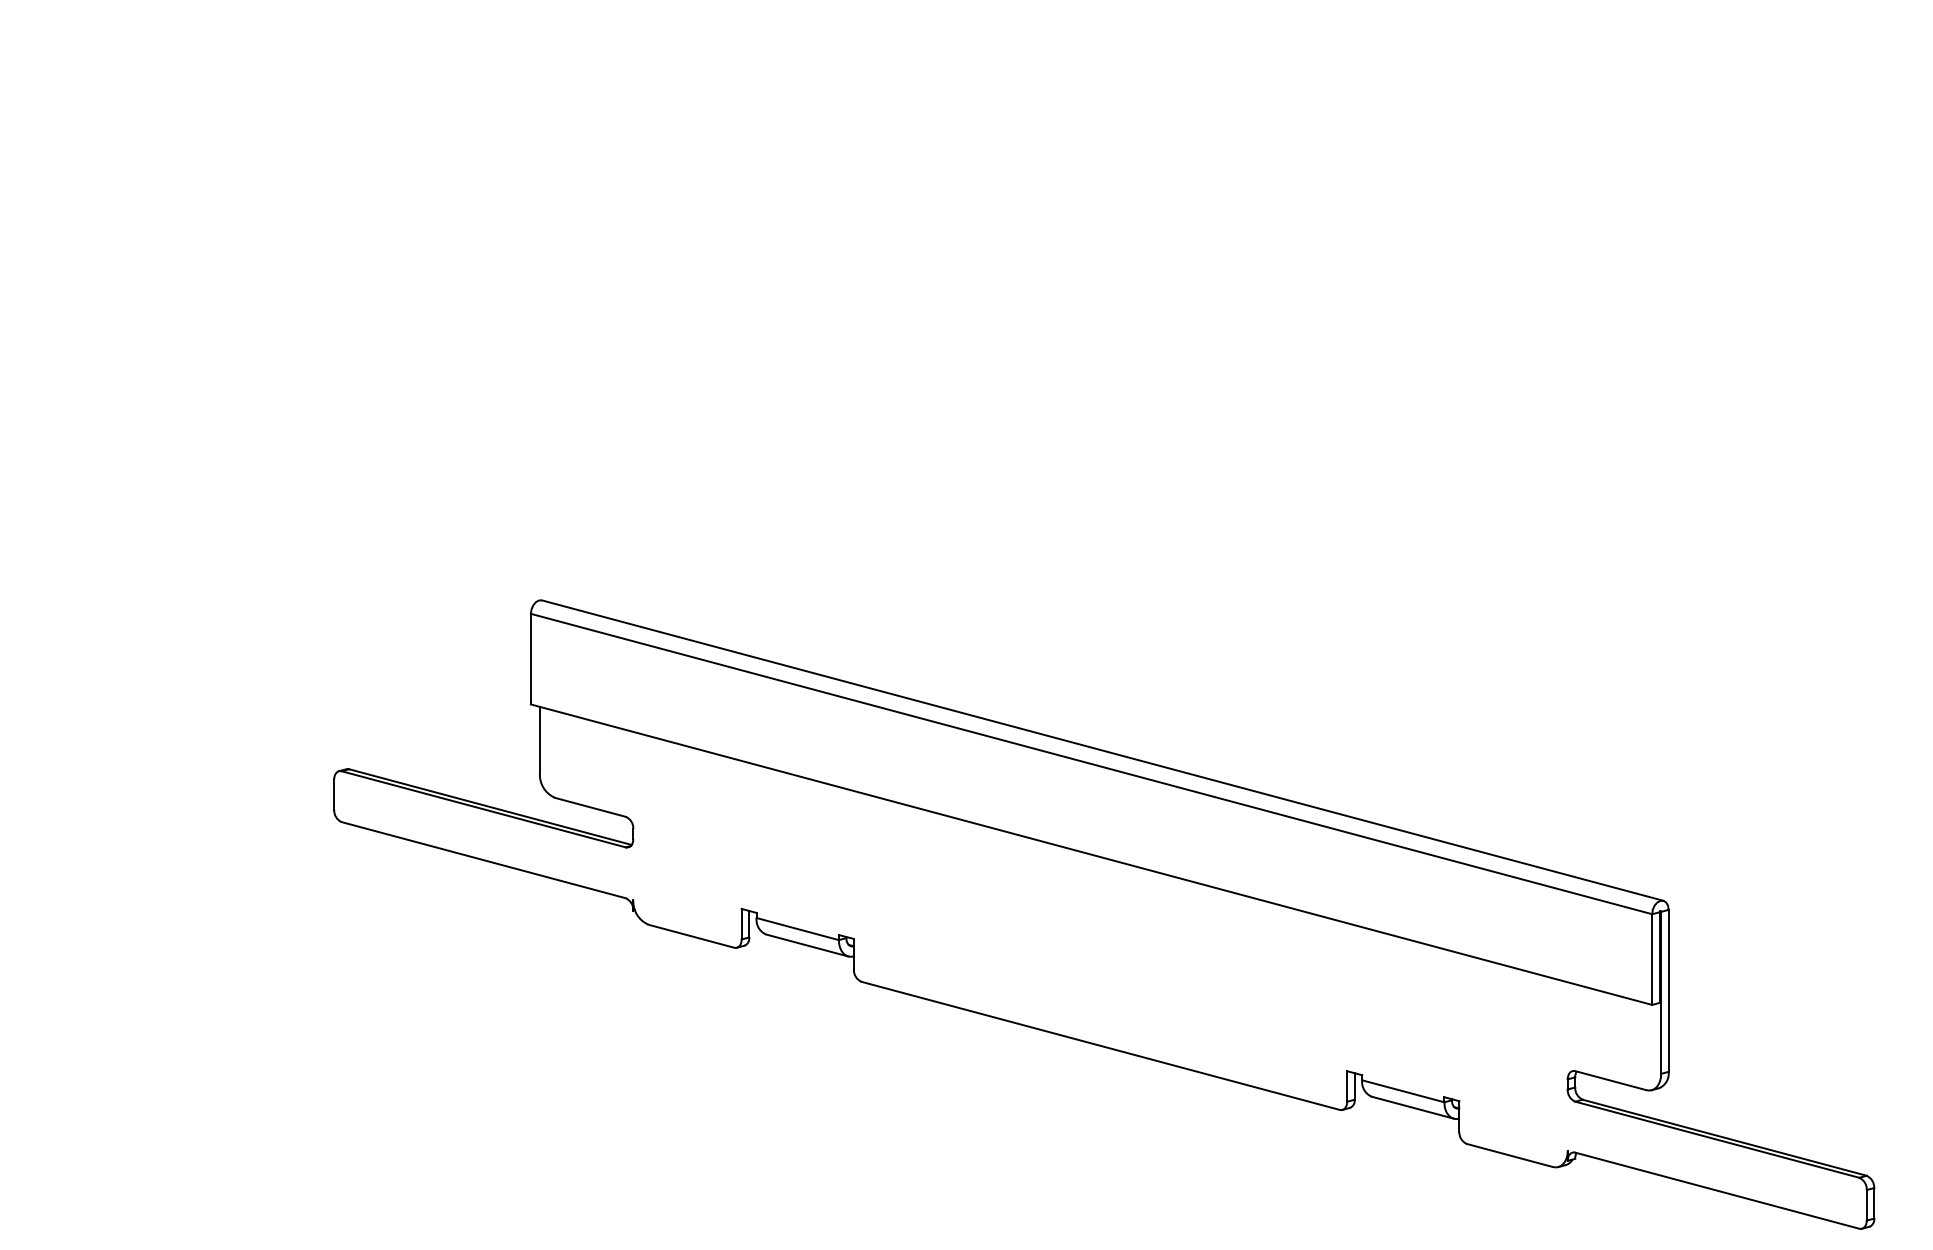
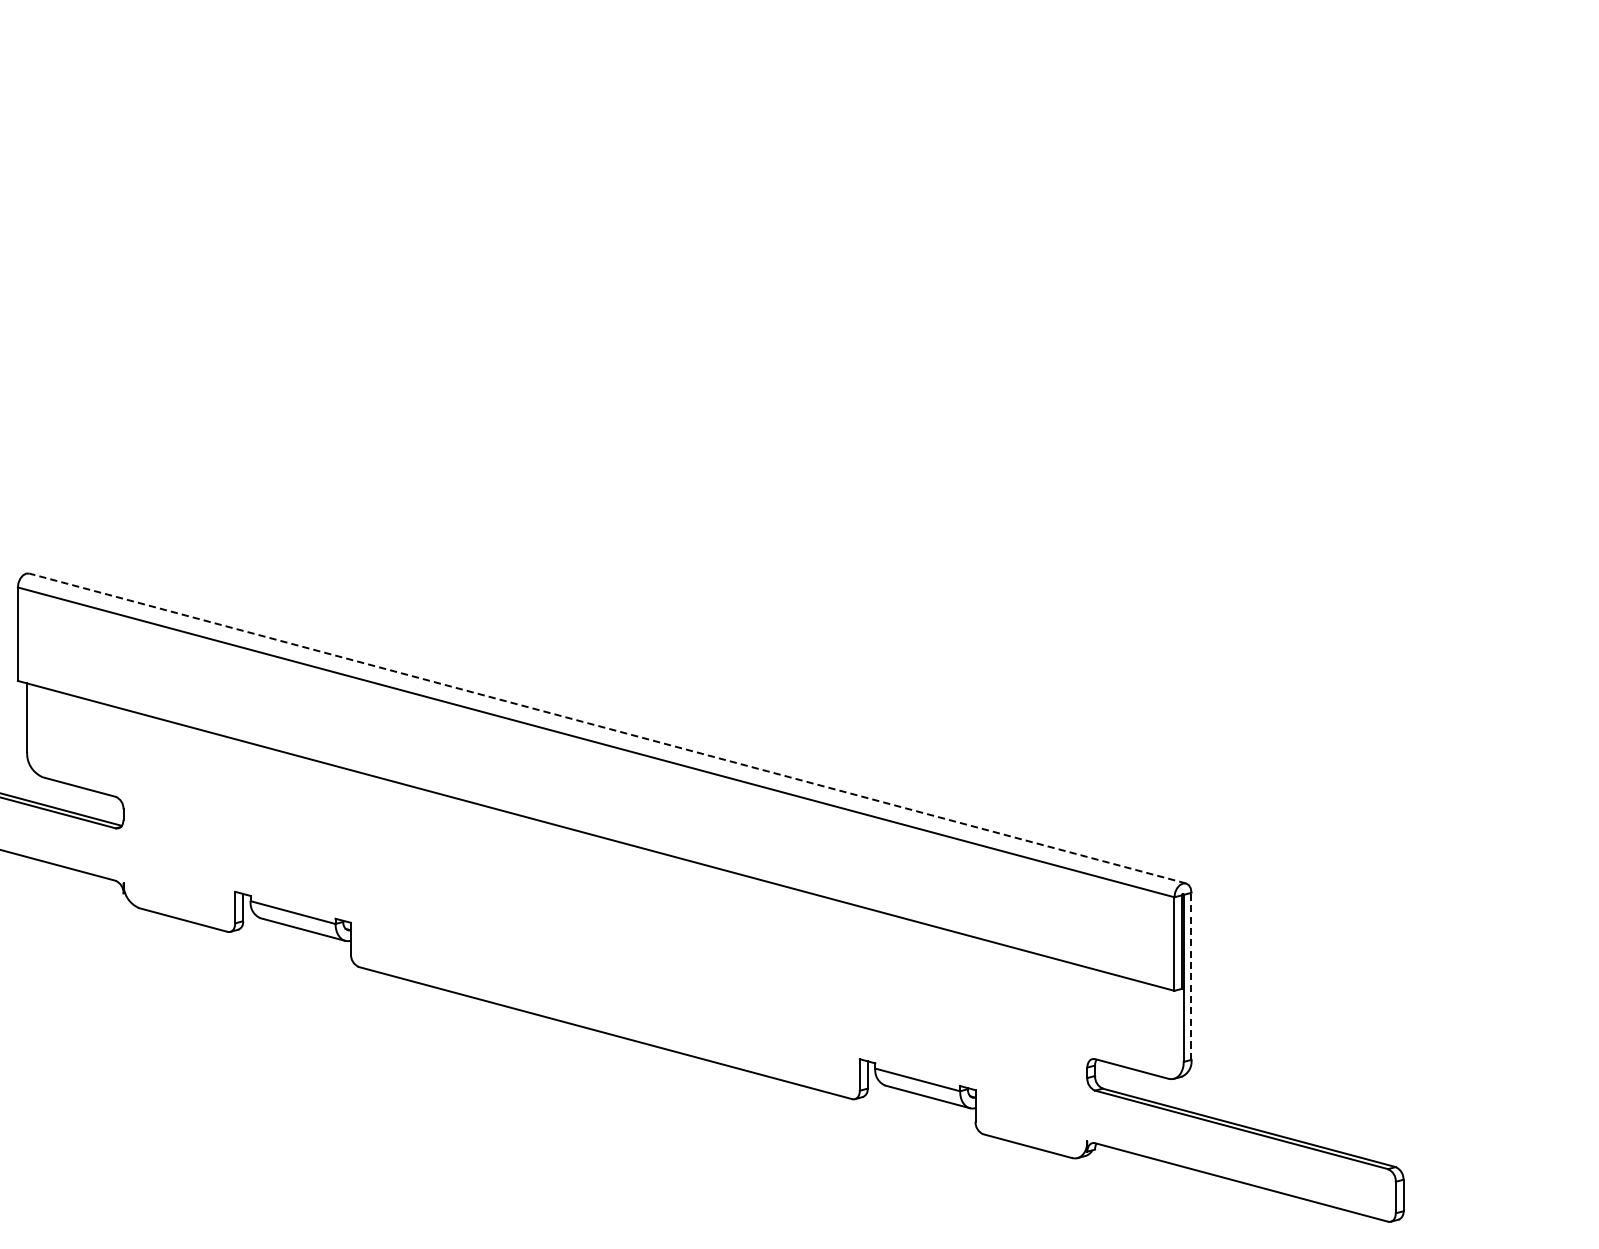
line: (1102, 750) -> (607, 728), solid -> dashed
line: (1668, 990) -> (1191, 975), solid -> dashed

